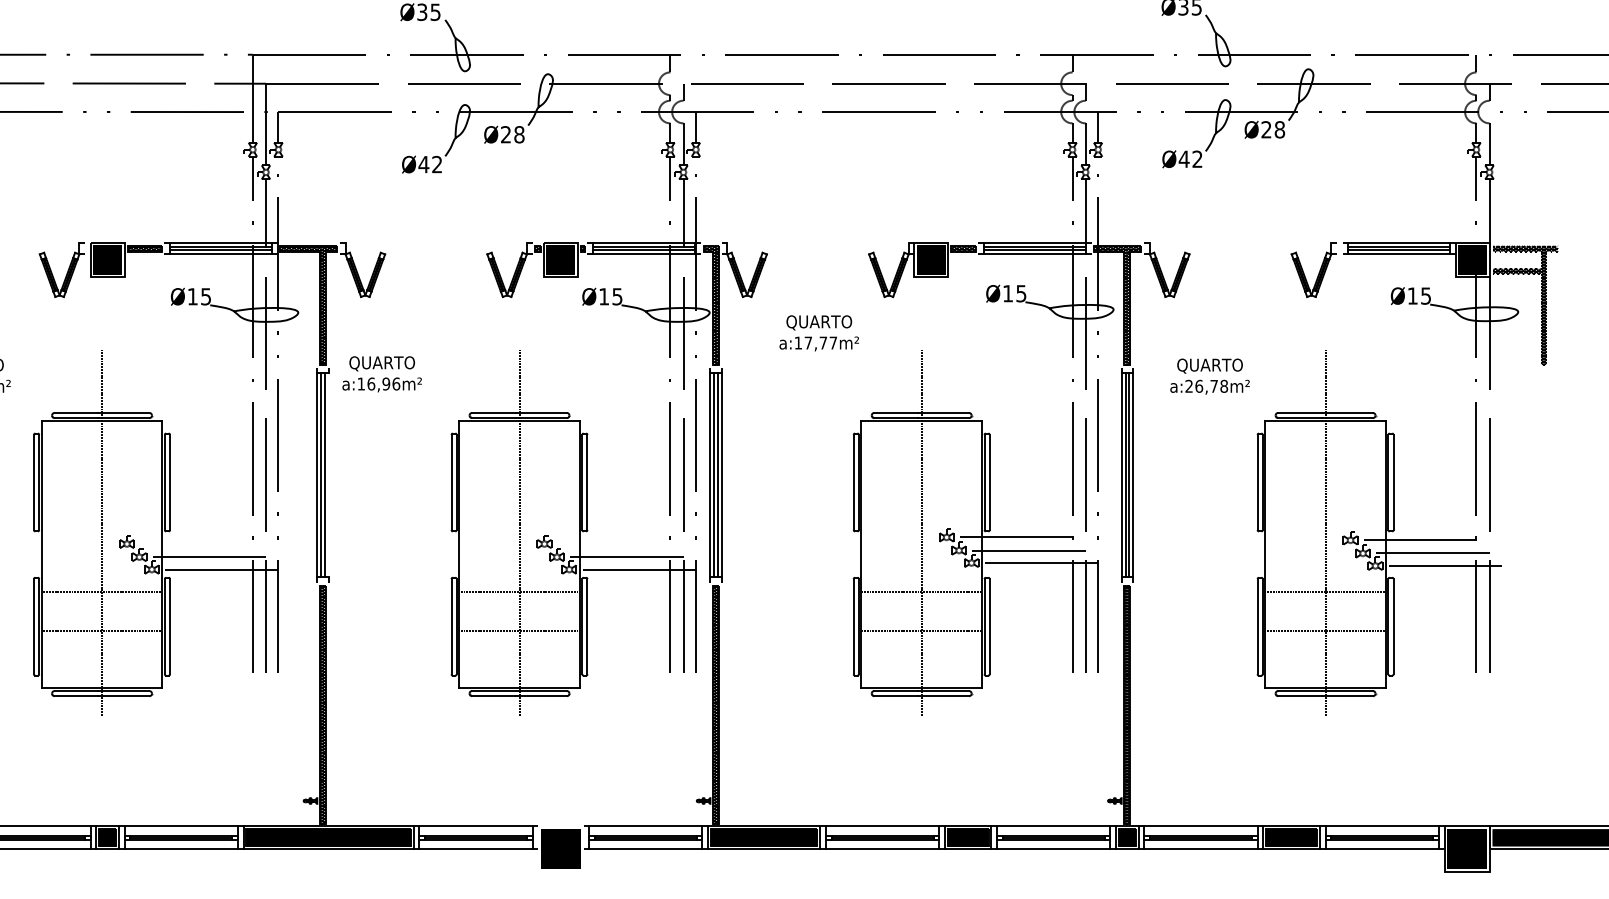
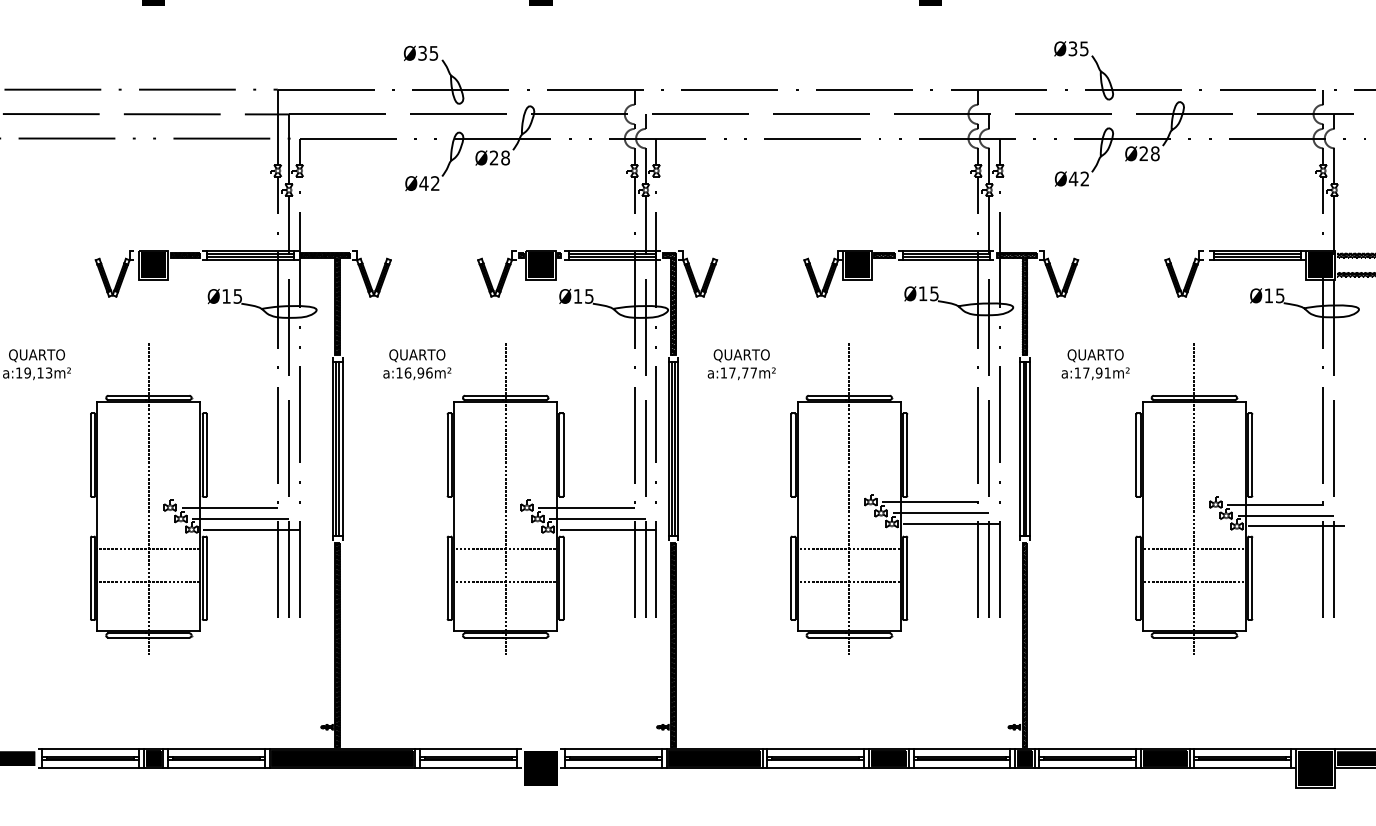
text: (818, 333) -> (741, 364), moved
text: (382, 374) -> (417, 364), moved
text: (1206, 385) -> (1092, 372), a:26,78m² -> a:17,91m²
line: (328, 474) -> (342, 448), added
line: (193, 543) -> (227, 507), added
line: (611, 543) -> (584, 507), added

